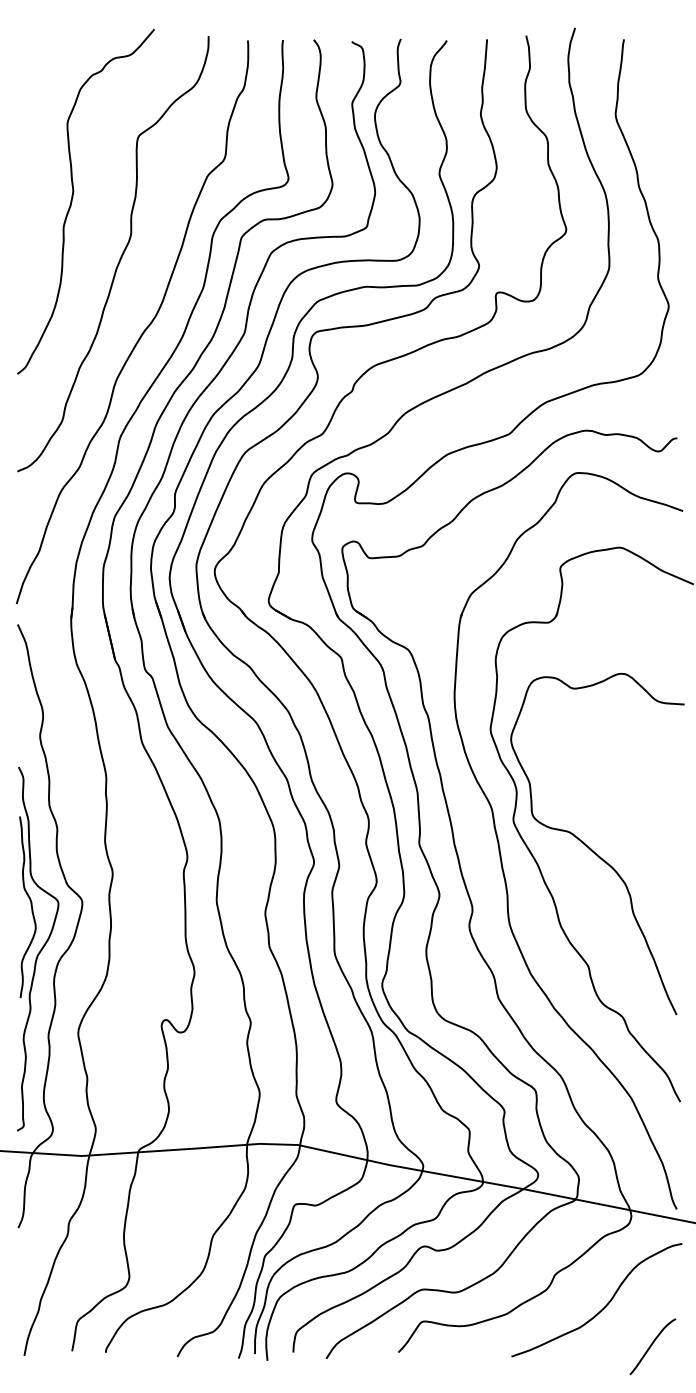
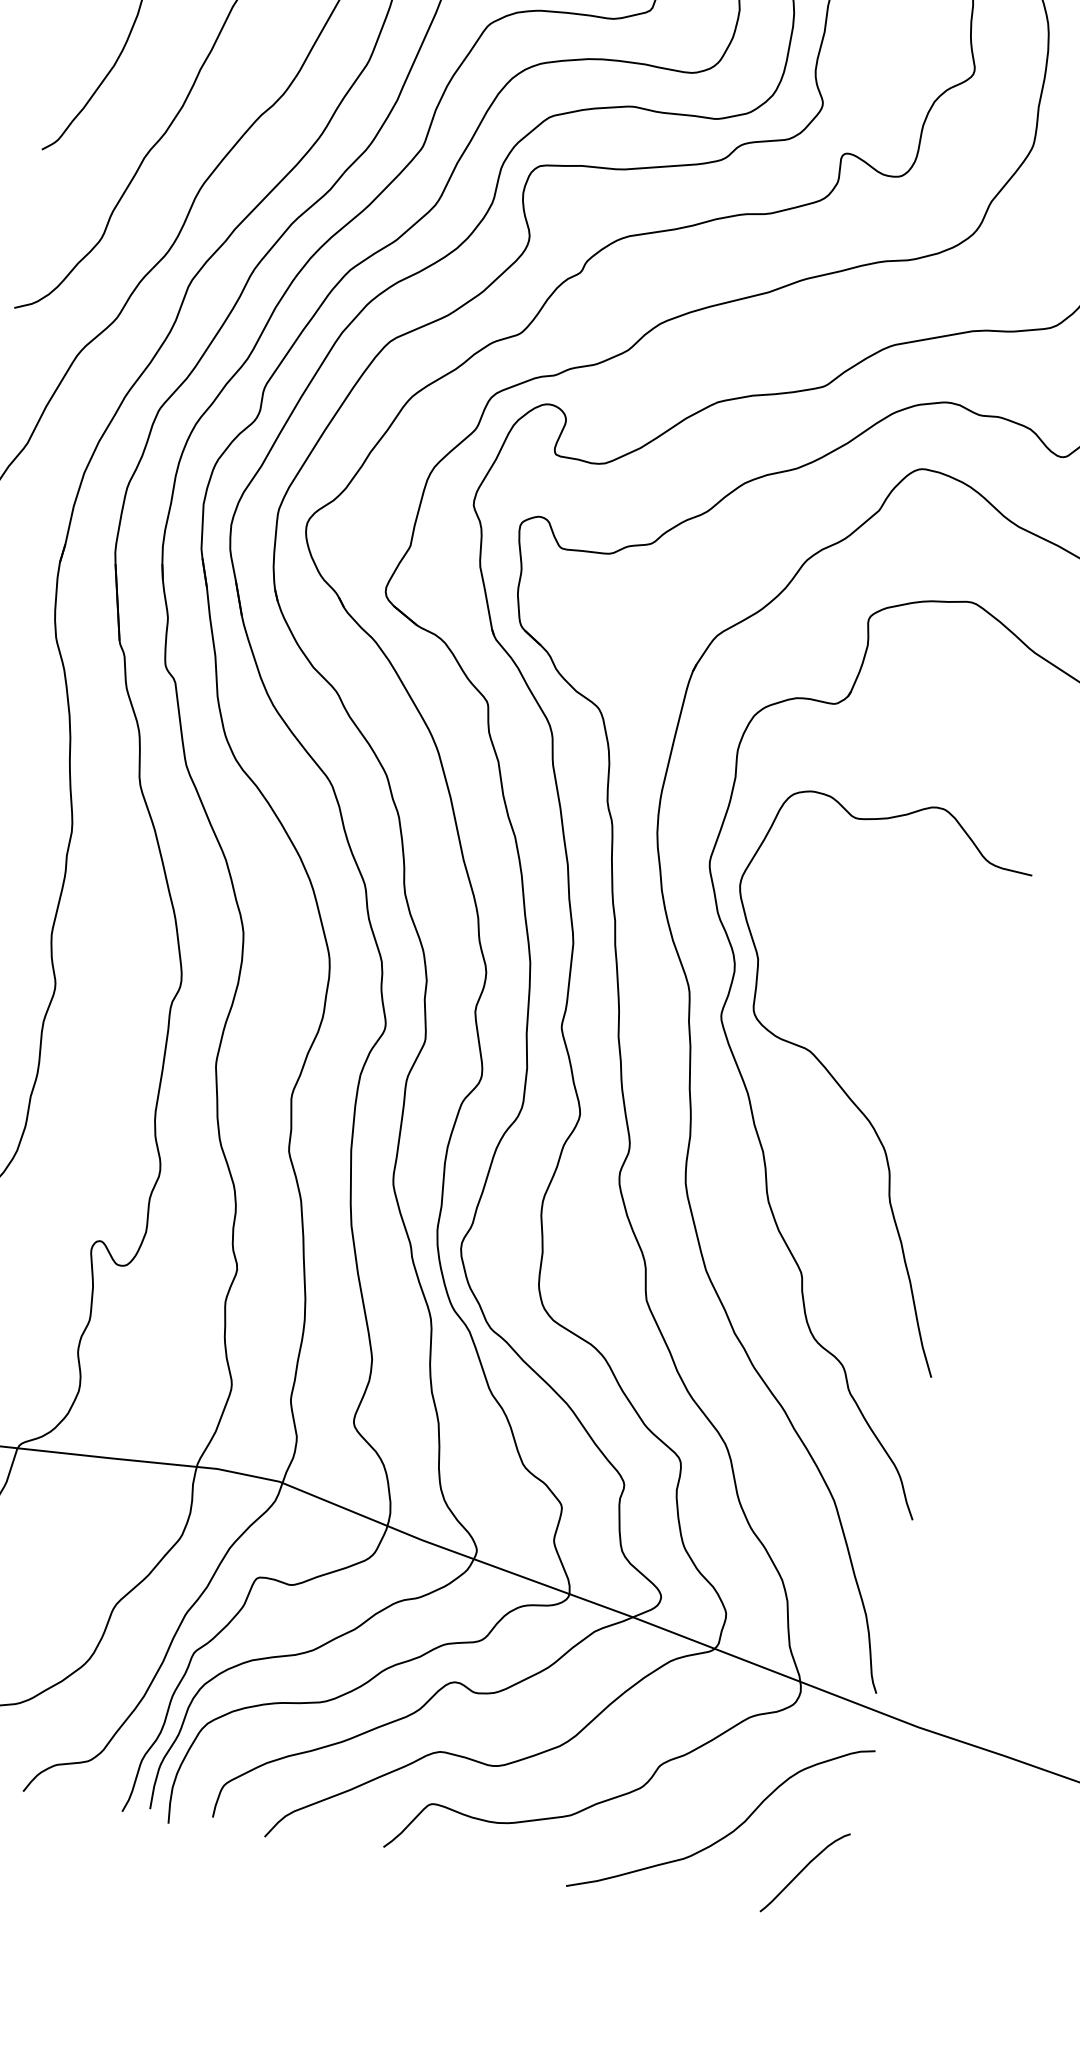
curve: (652, 1345) -> (804, 1870), moved

